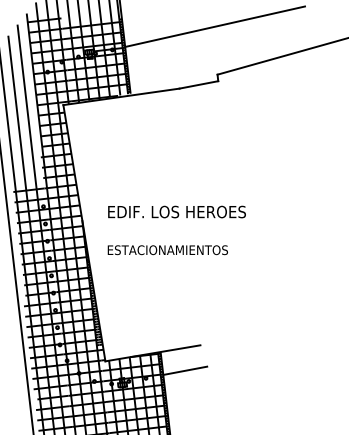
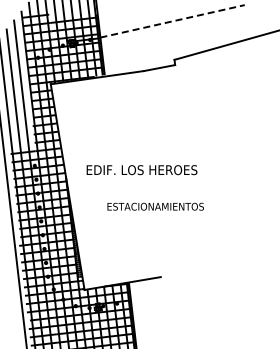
line: (214, 26) -> (172, 21), solid -> dashed
text: (167, 249) -> (155, 206), moved
line: (185, 370) -> (148, 297), removed

